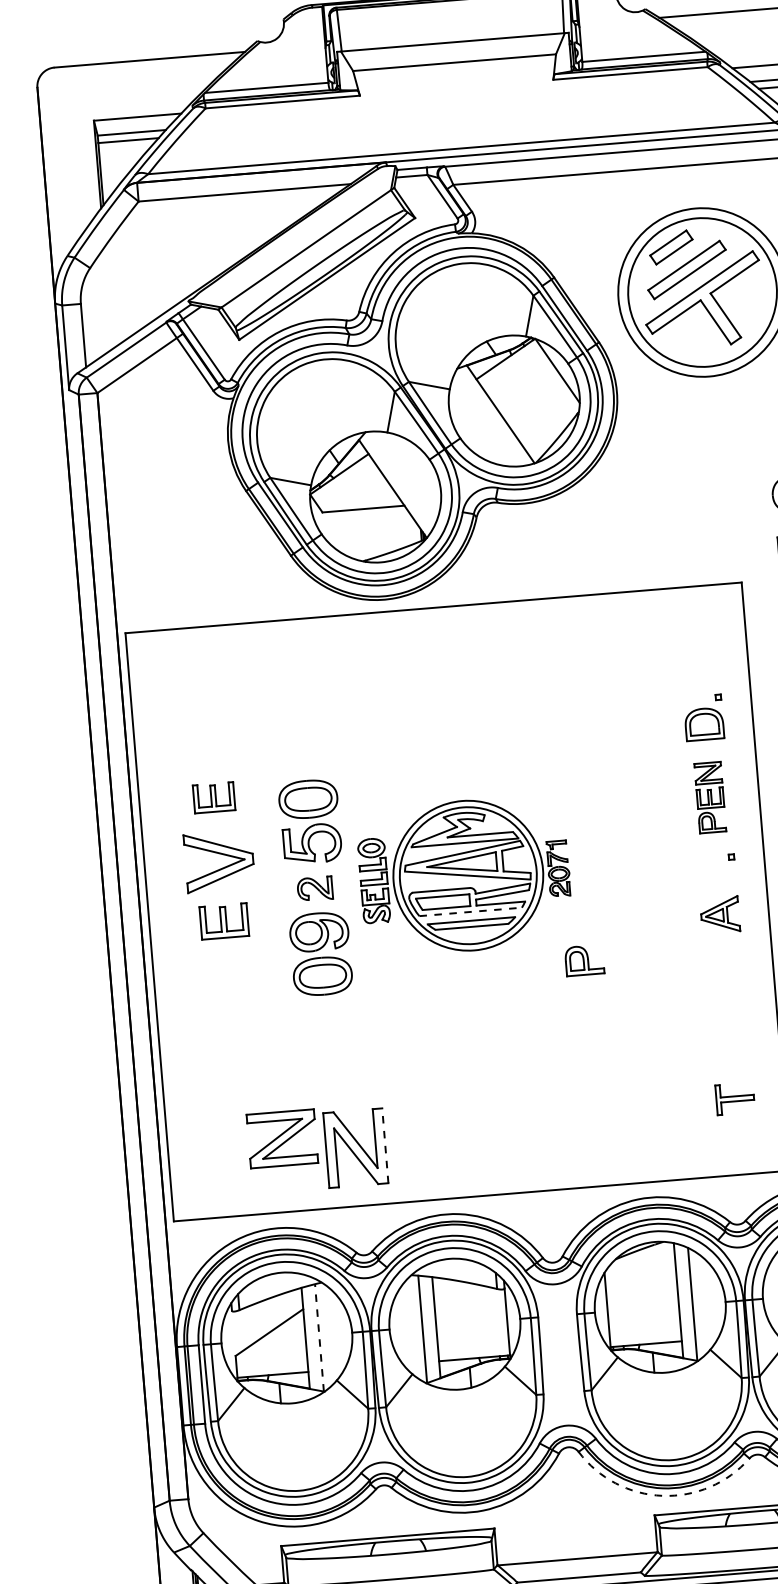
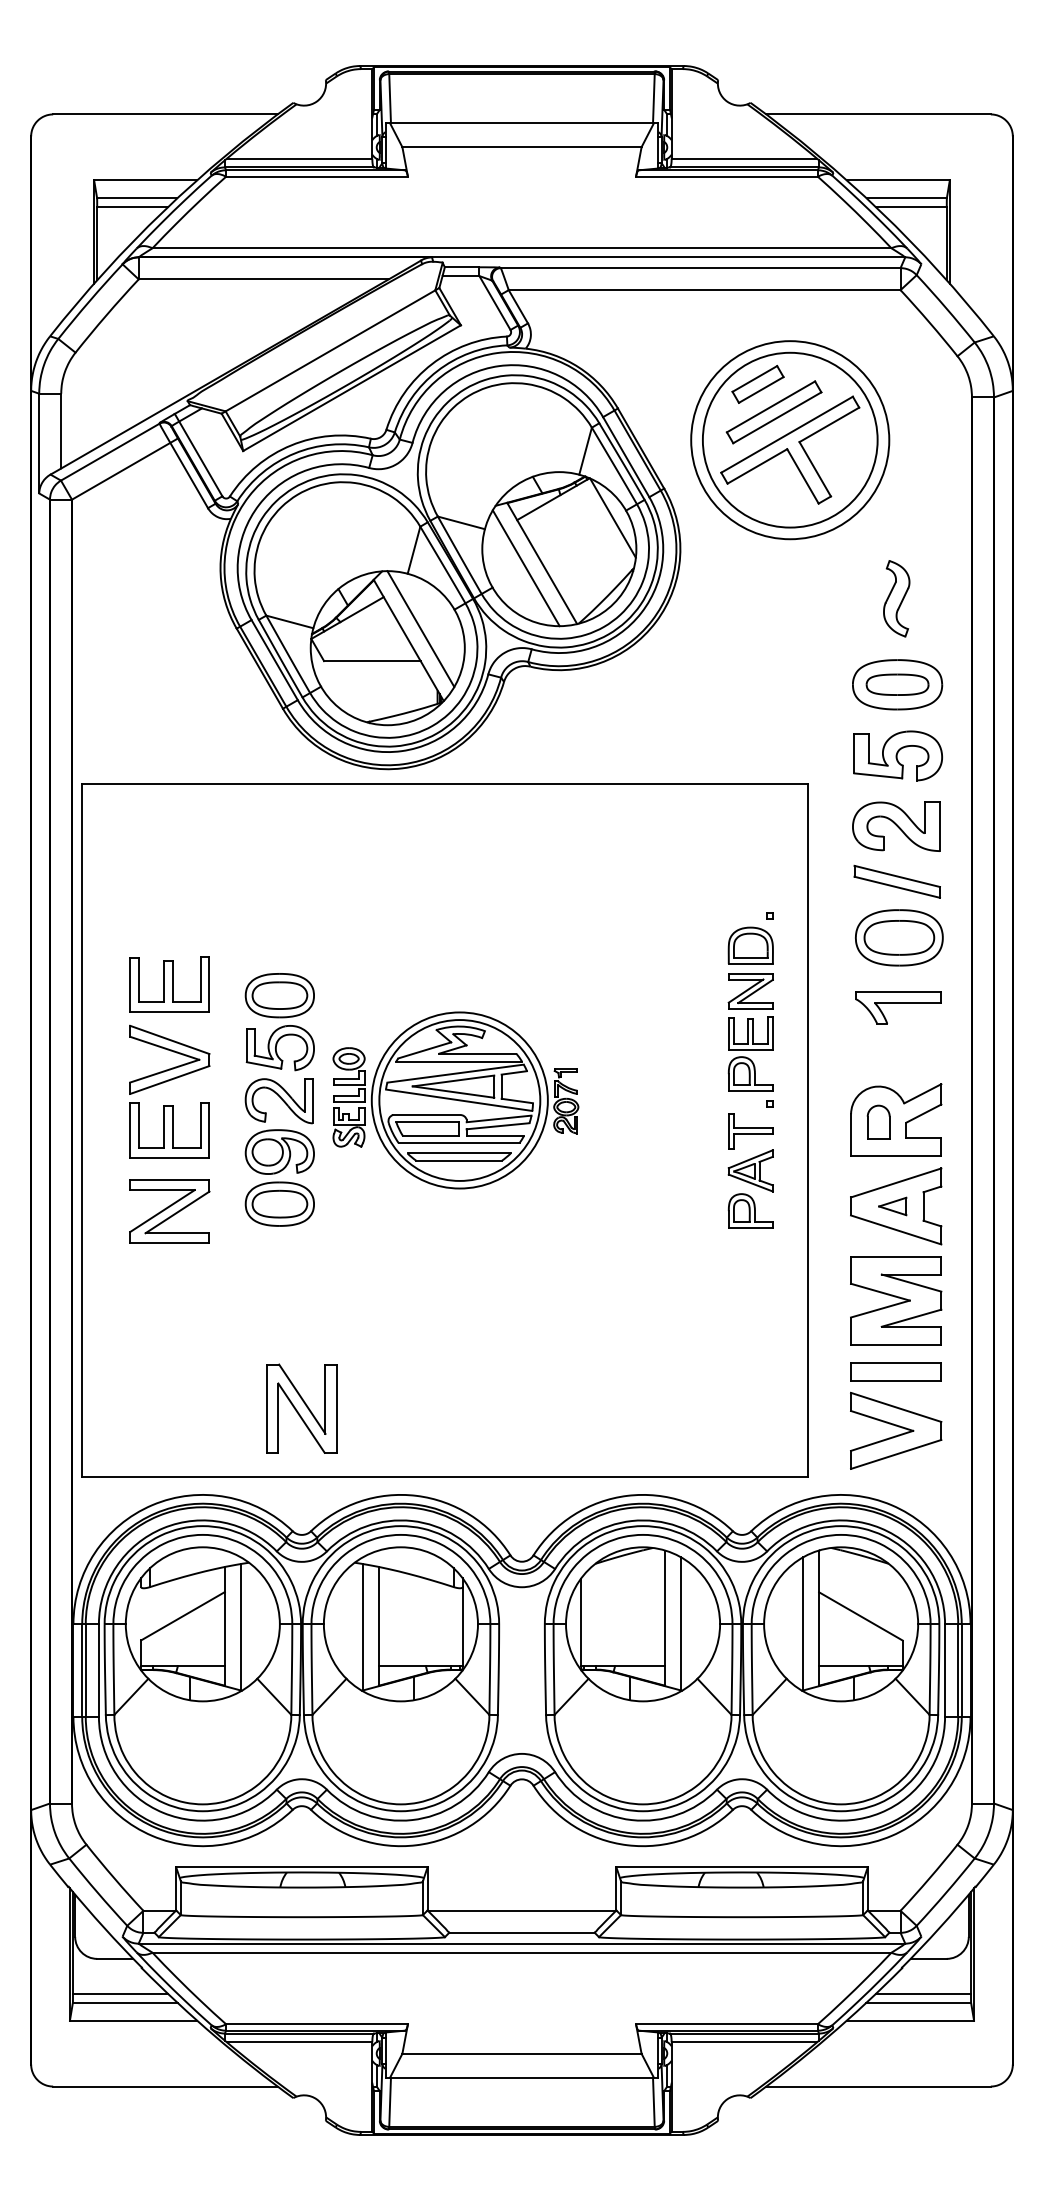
line: (486, 419) -> (525, 568), added
line: (402, 478) -> (420, 628), added
part: (213, 797) -> (169, 984), size x1.67
part: (710, 797) -> (750, 1032), size x1.43
part: (314, 889) -> (278, 1101), size x1.67
line: (471, 912) -> (459, 1143), dashed -> solid
part: (224, 921) -> (169, 1130), size x1.43
part: (584, 960) -> (750, 1210), moved
part: (734, 1098) -> (750, 1131), moved
part: (282, 1138) -> (169, 1211), moved
line: (385, 1145) -> (336, 1408), dashed -> solid
line: (319, 1337) -> (241, 1626), dashed -> solid
arc: (662, 1496) -> (627, 1845), dashed -> solid

